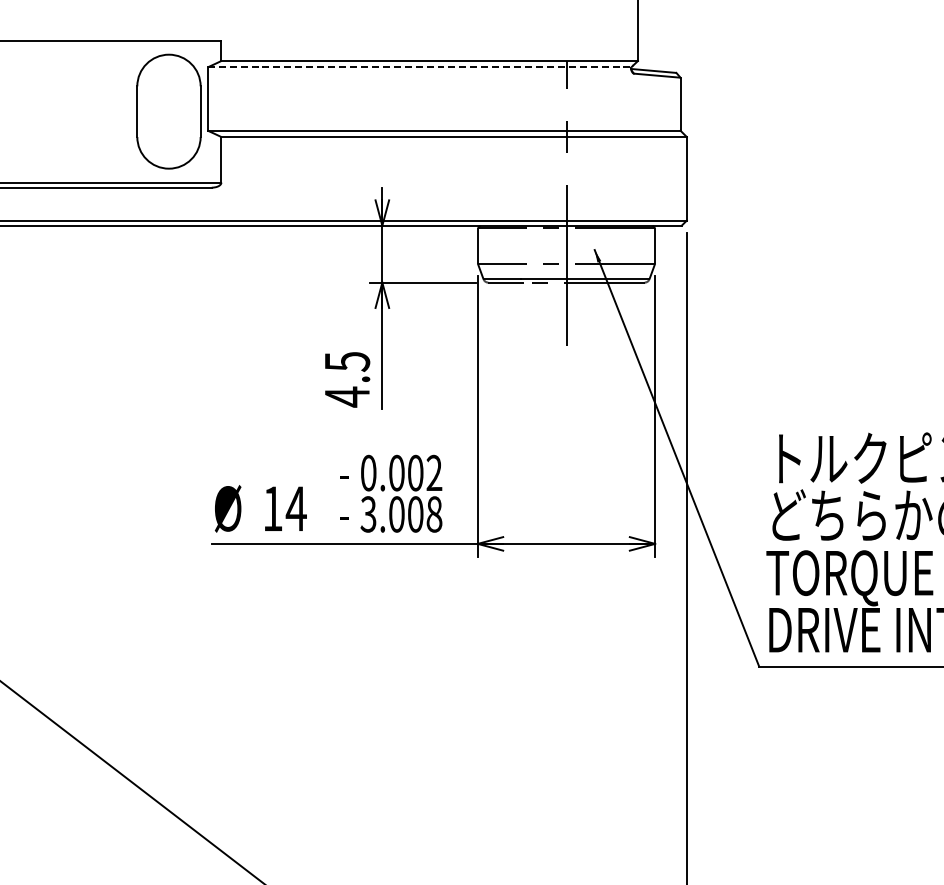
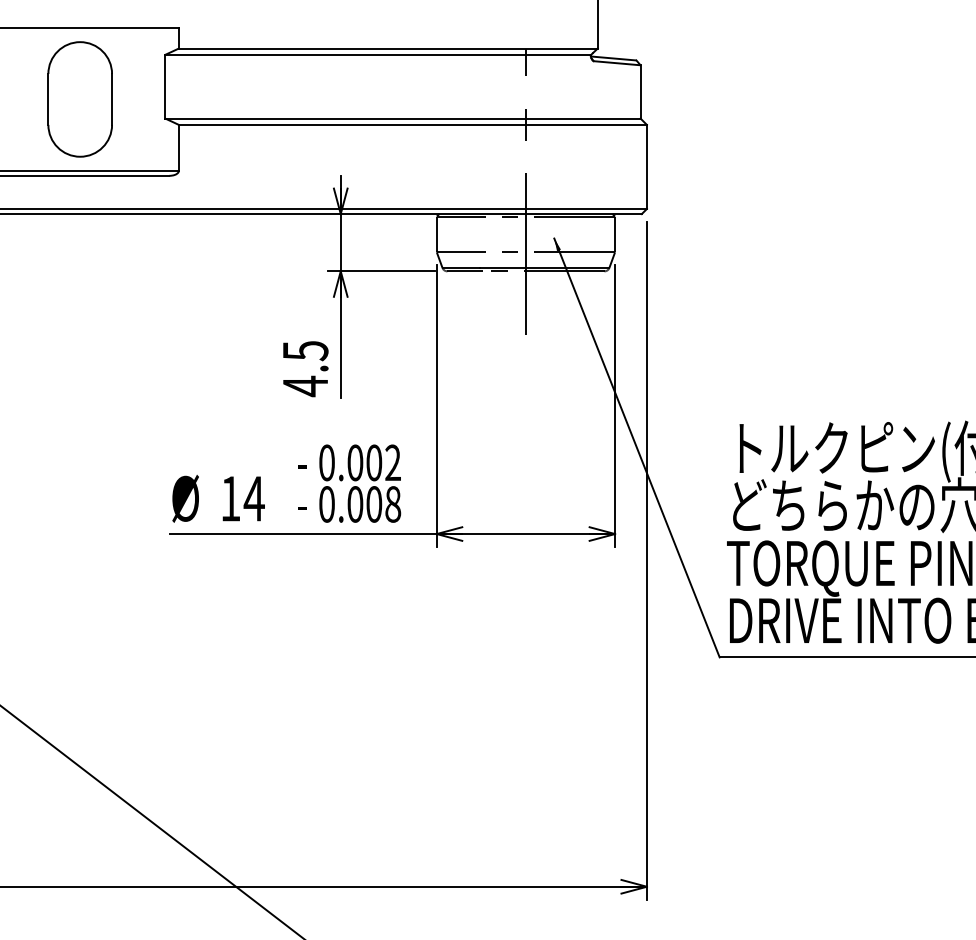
line: (418, 66) -> (377, 54), dashed -> solid
part: (168, 111) -> (79, 99), moved
text: (368, 514) -> (326, 504), 3.008 -> 0.008

